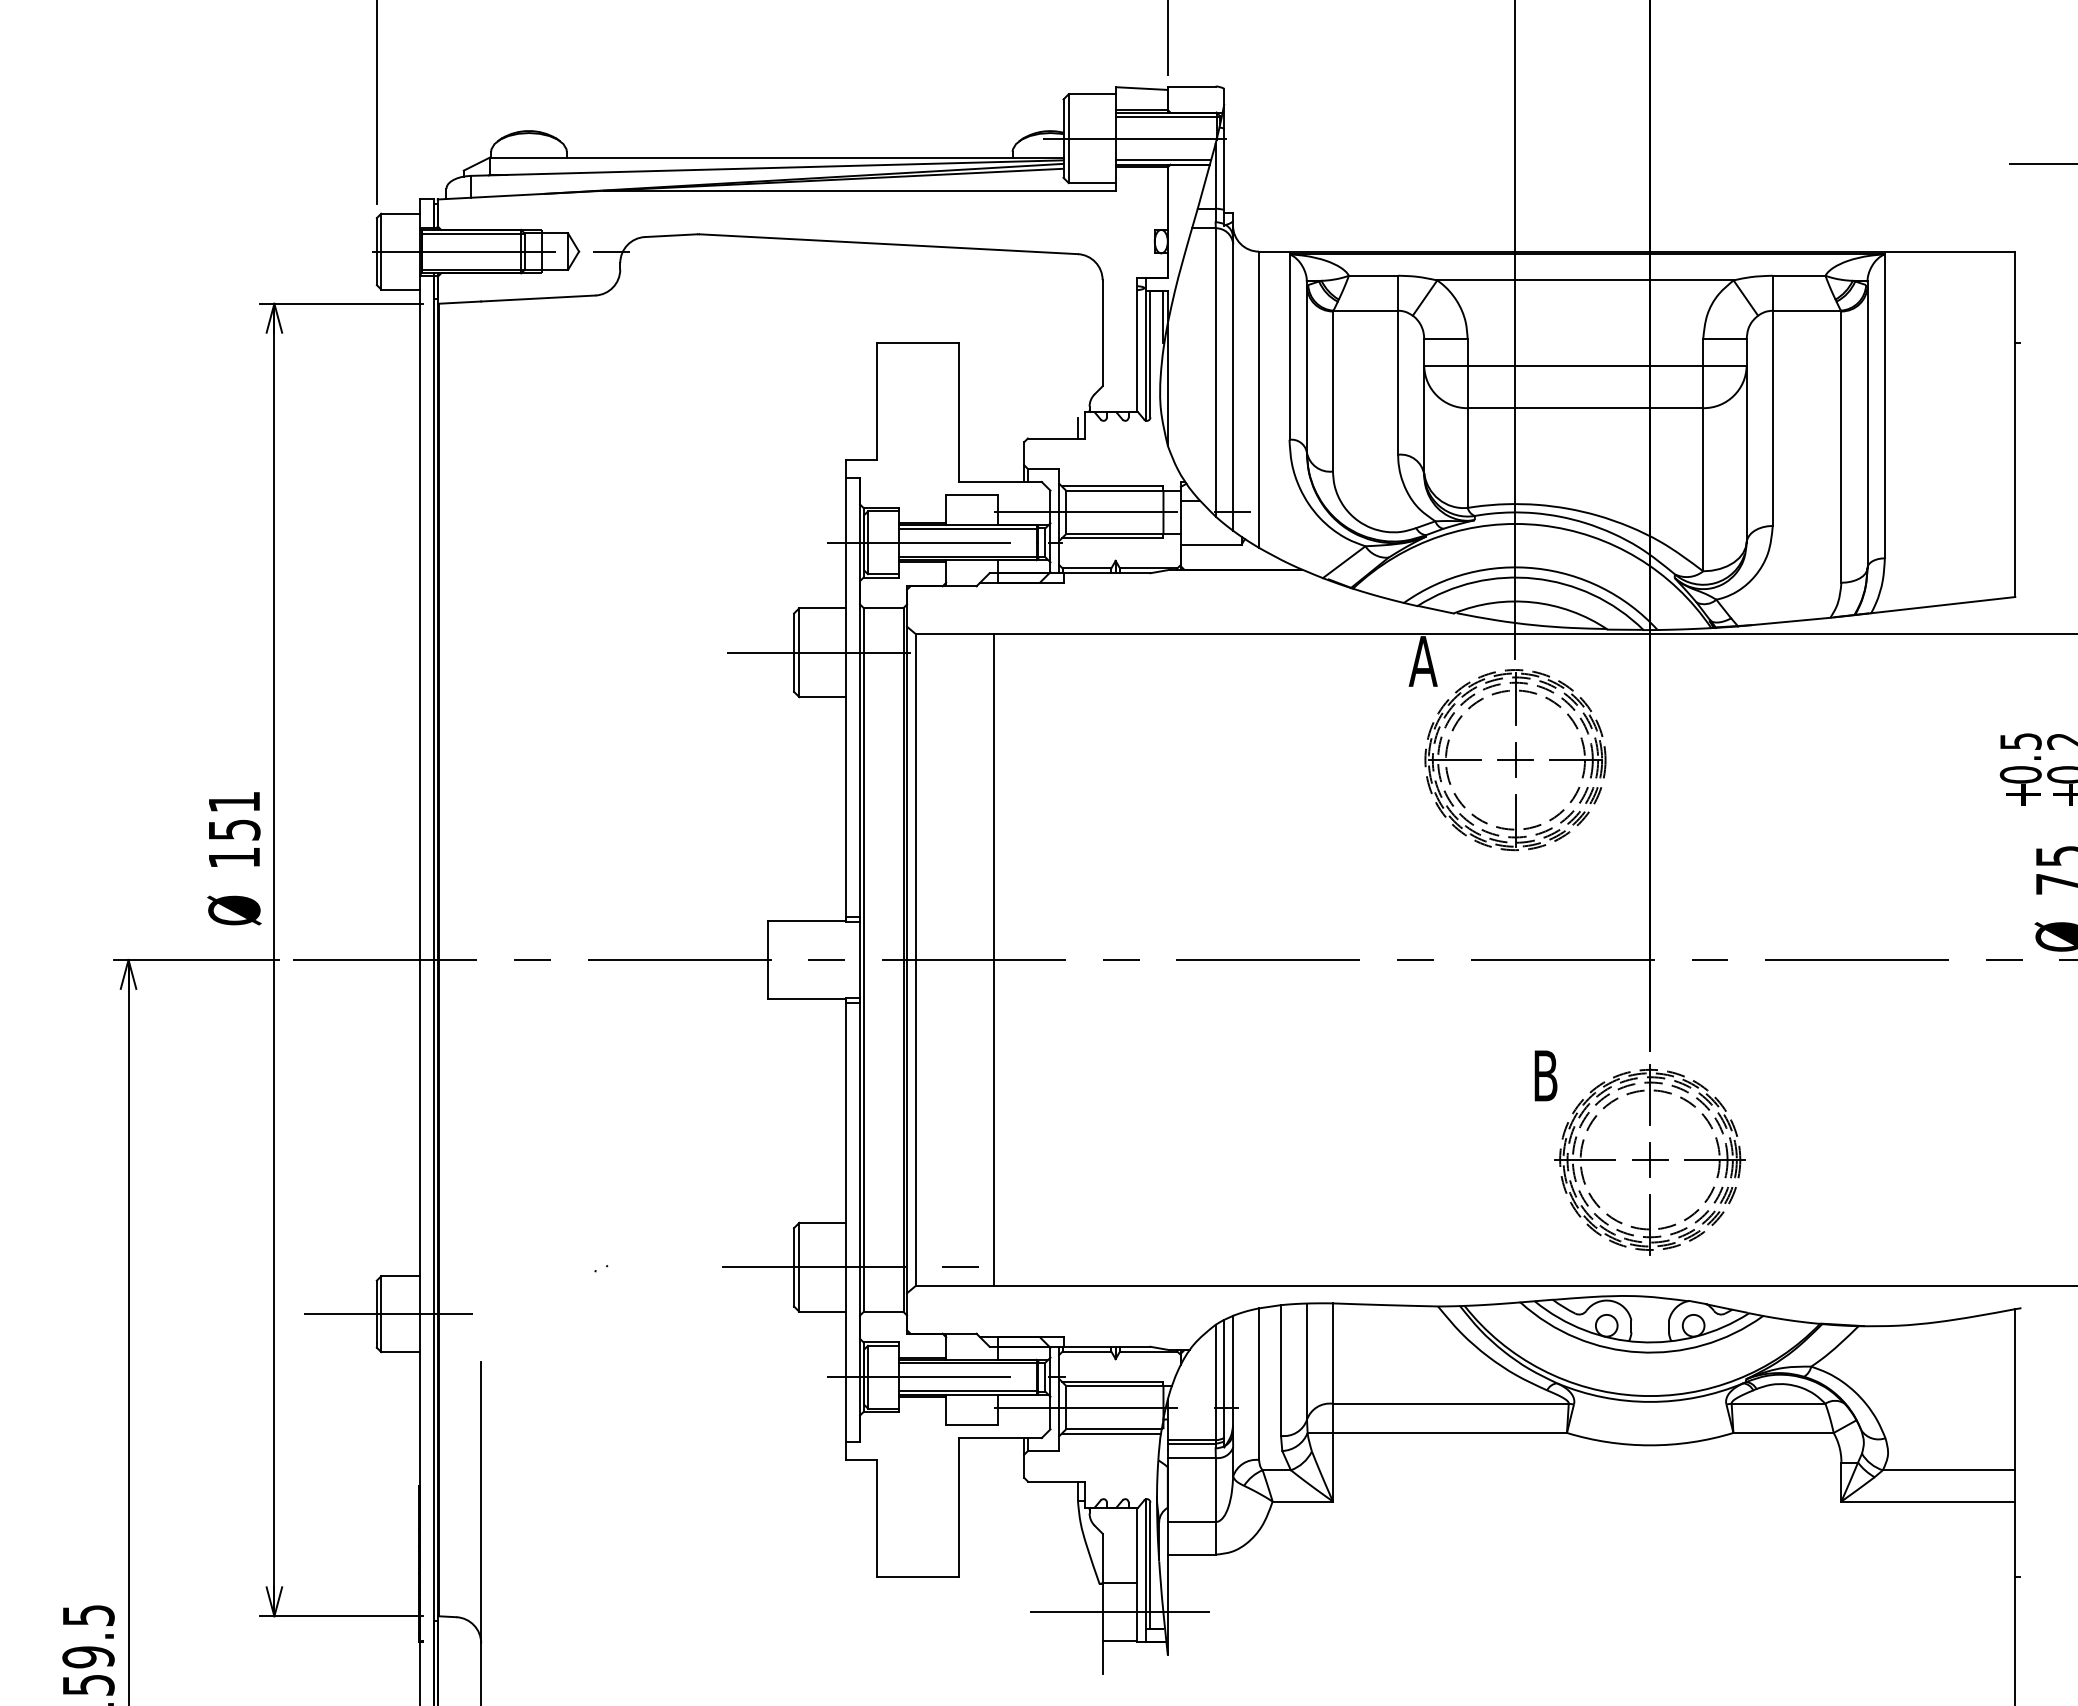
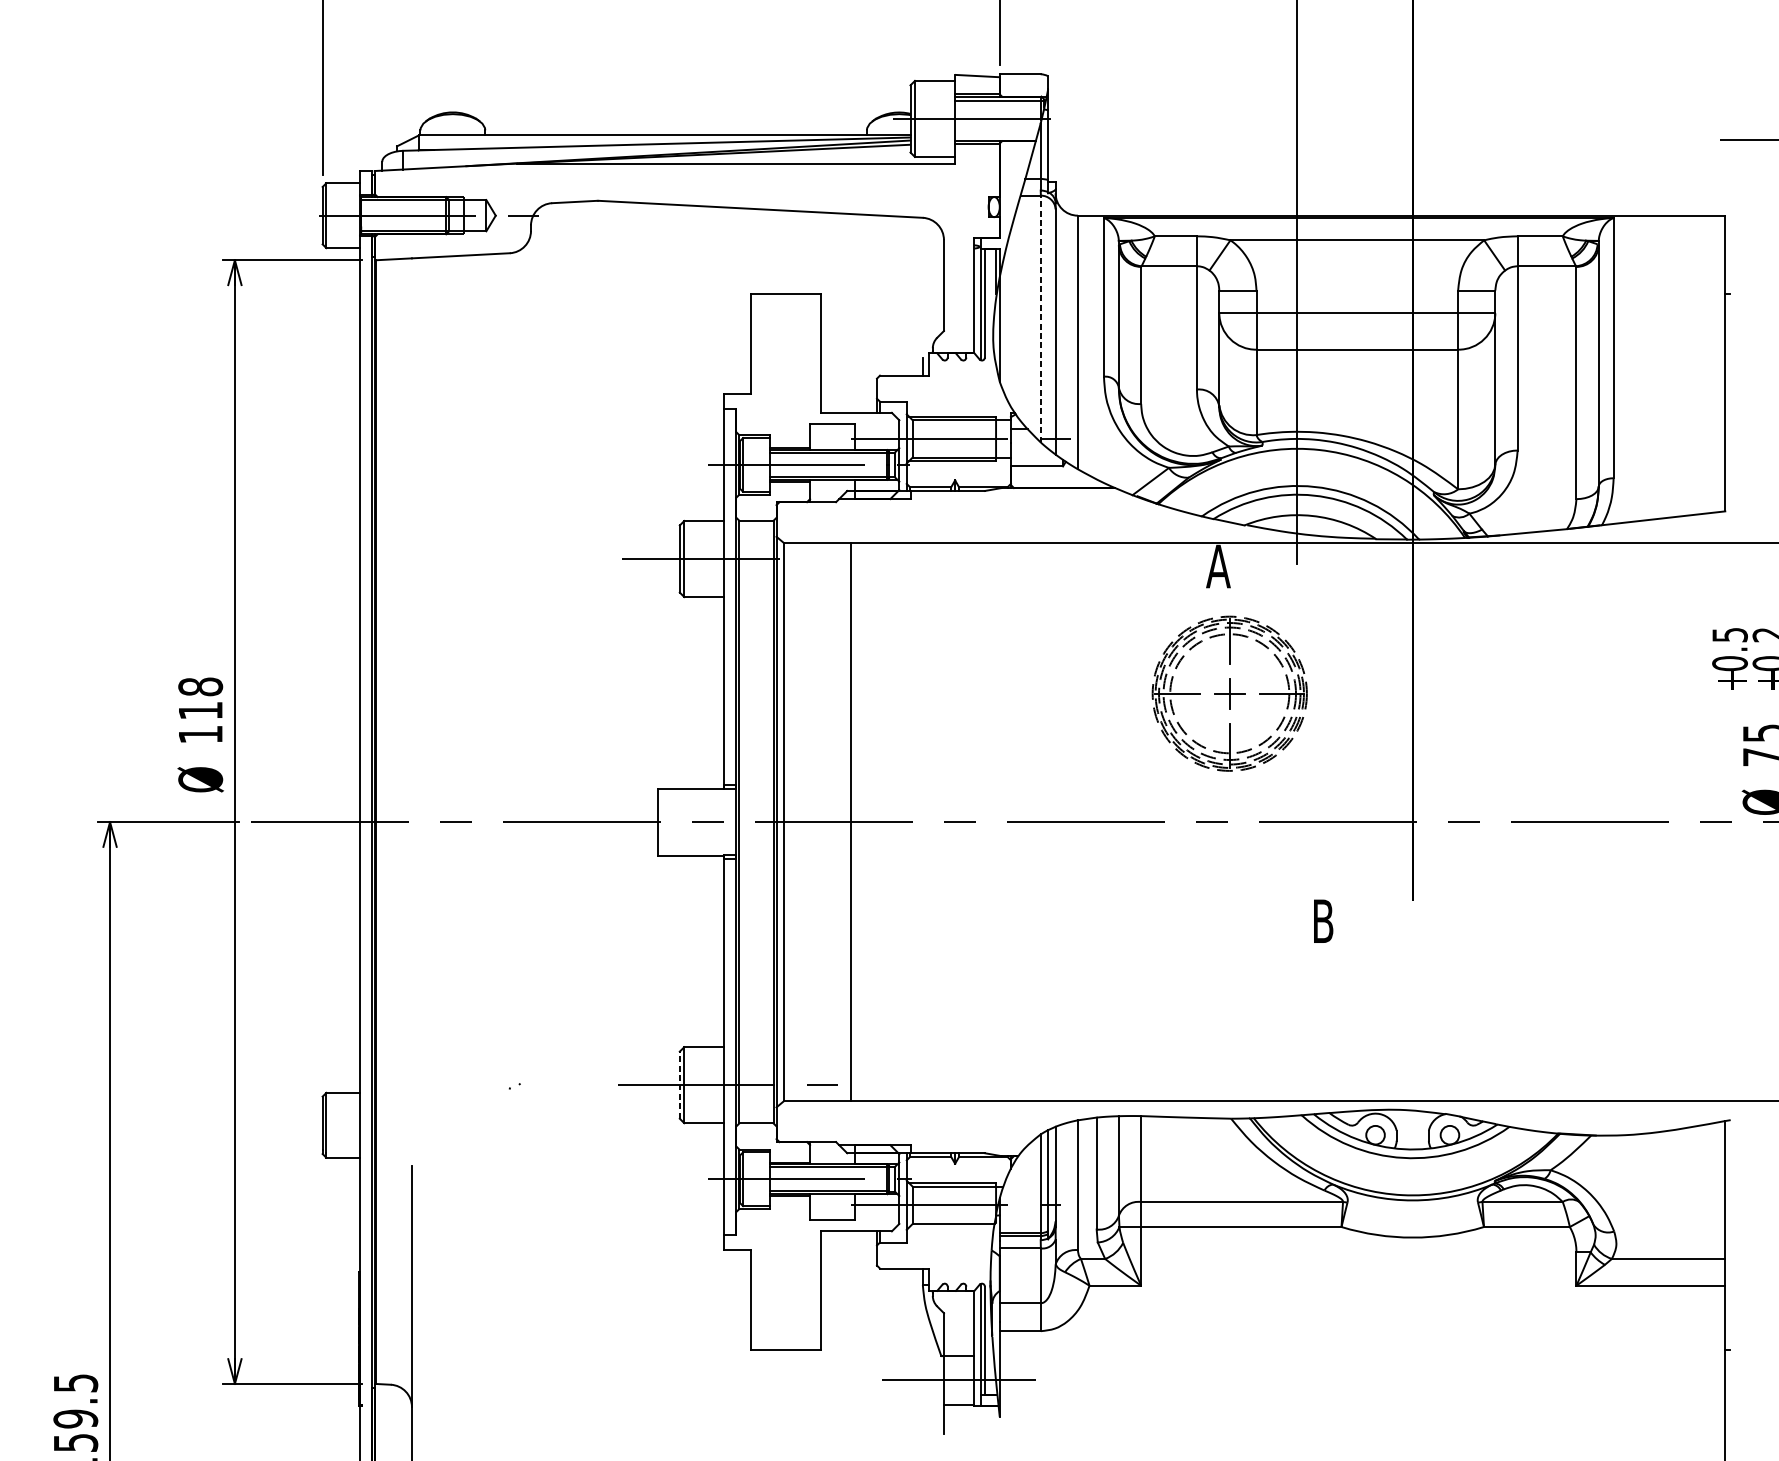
line: (1163, 159) -> (996, 136), removed
line: (1215, 371) -> (1040, 318), solid -> dashed
part: (1515, 760) -> (1229, 694), moved
text: (234, 815) -> (200, 698), 151 -> 118
part: (1649, 1159) -> (1412, 992), removed
line: (794, 1266) -> (680, 1084), solid -> dashed
line: (388, 1314) -> (332, 1125), removed
line: (1111, 1433) -> (951, 1227), removed

